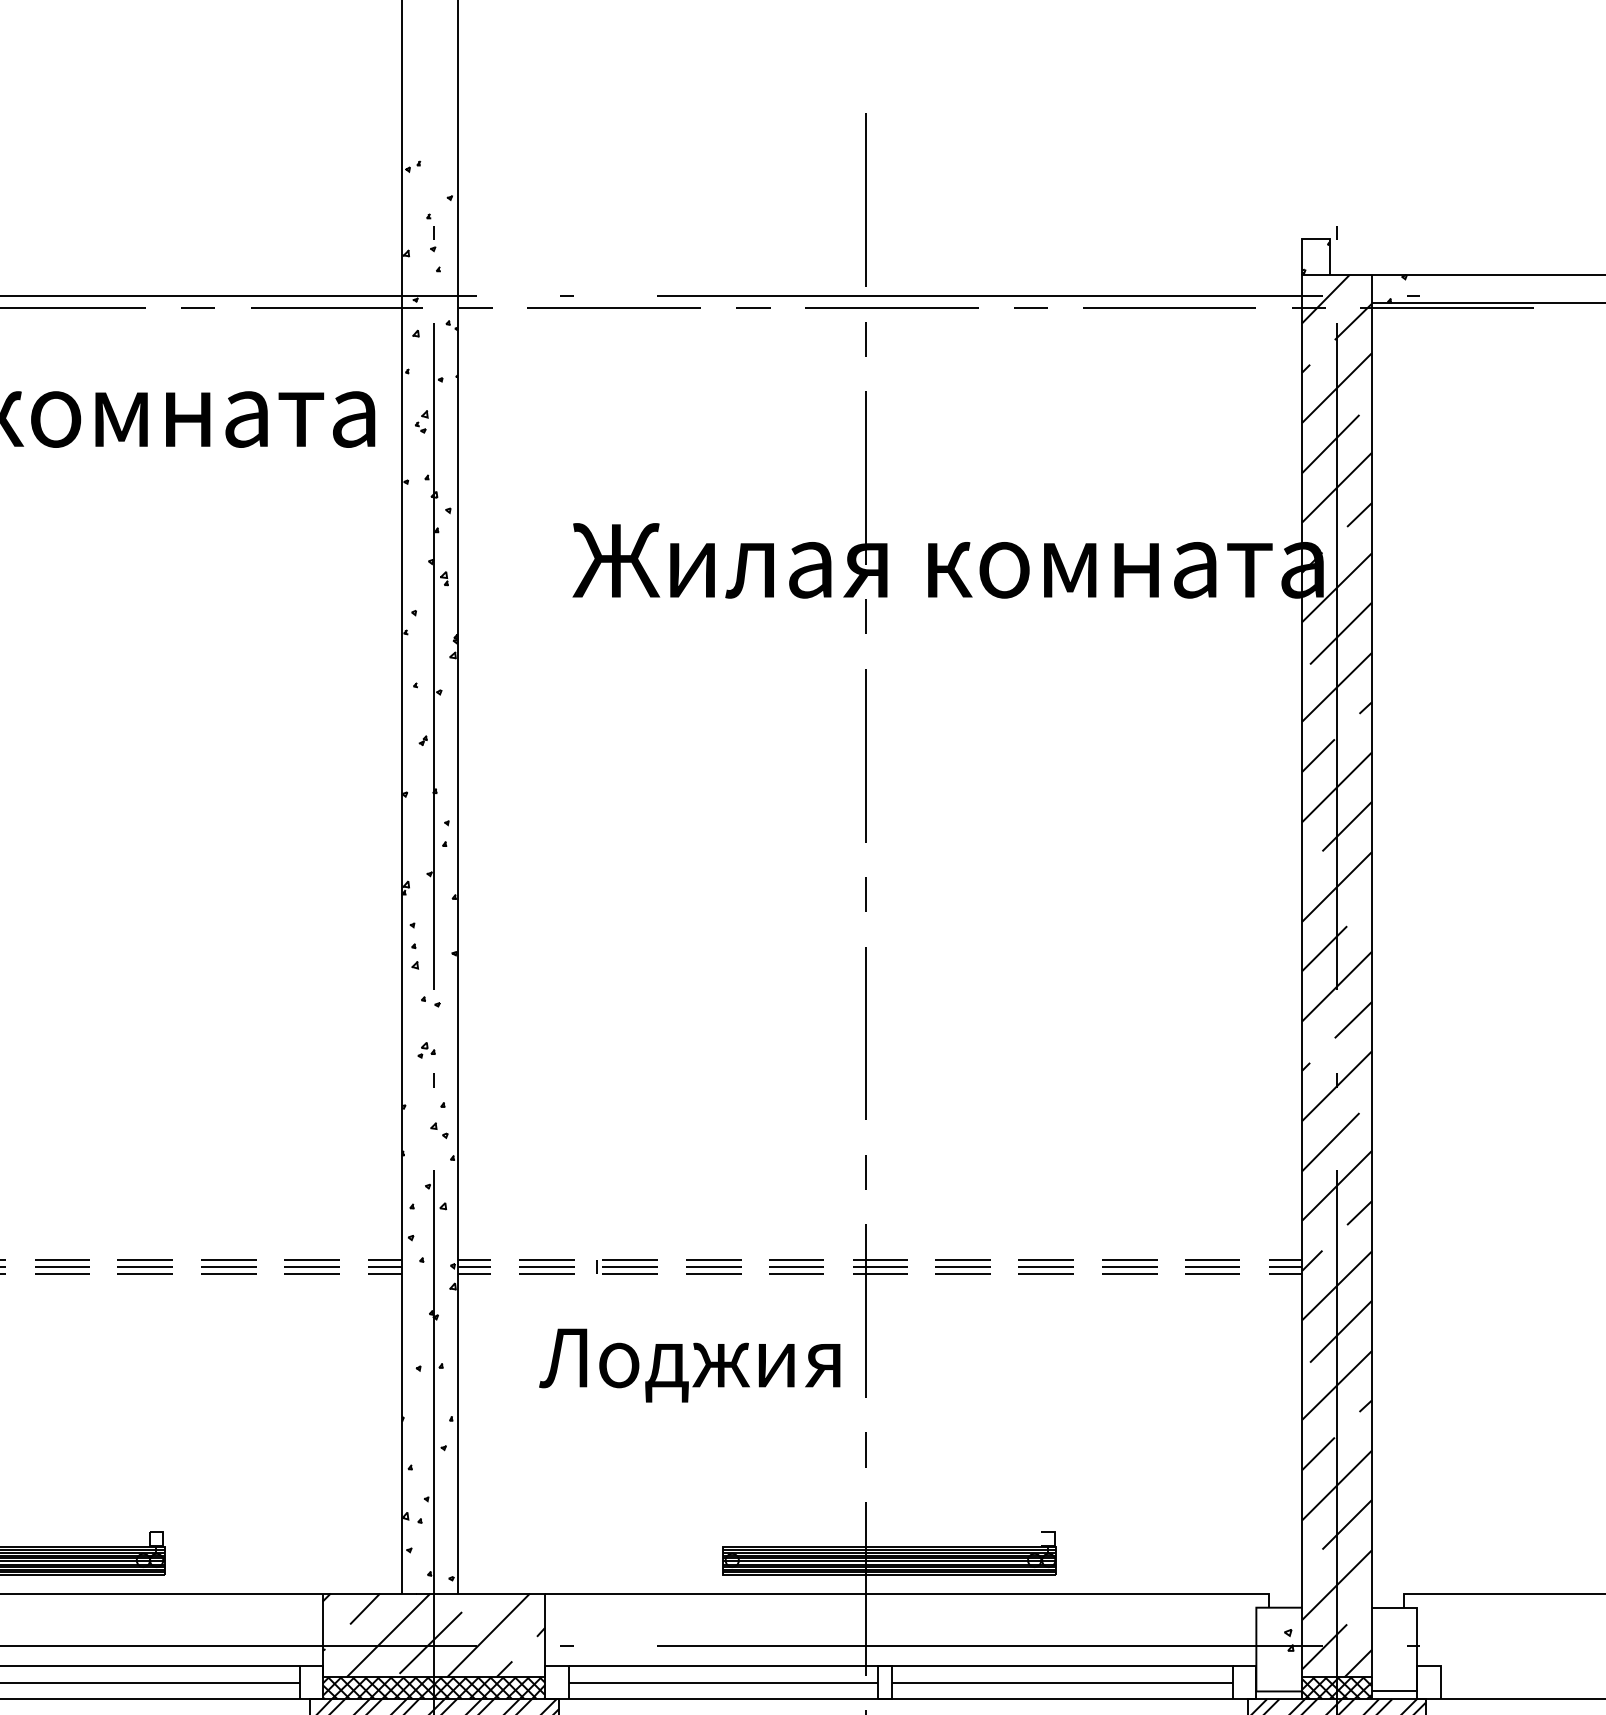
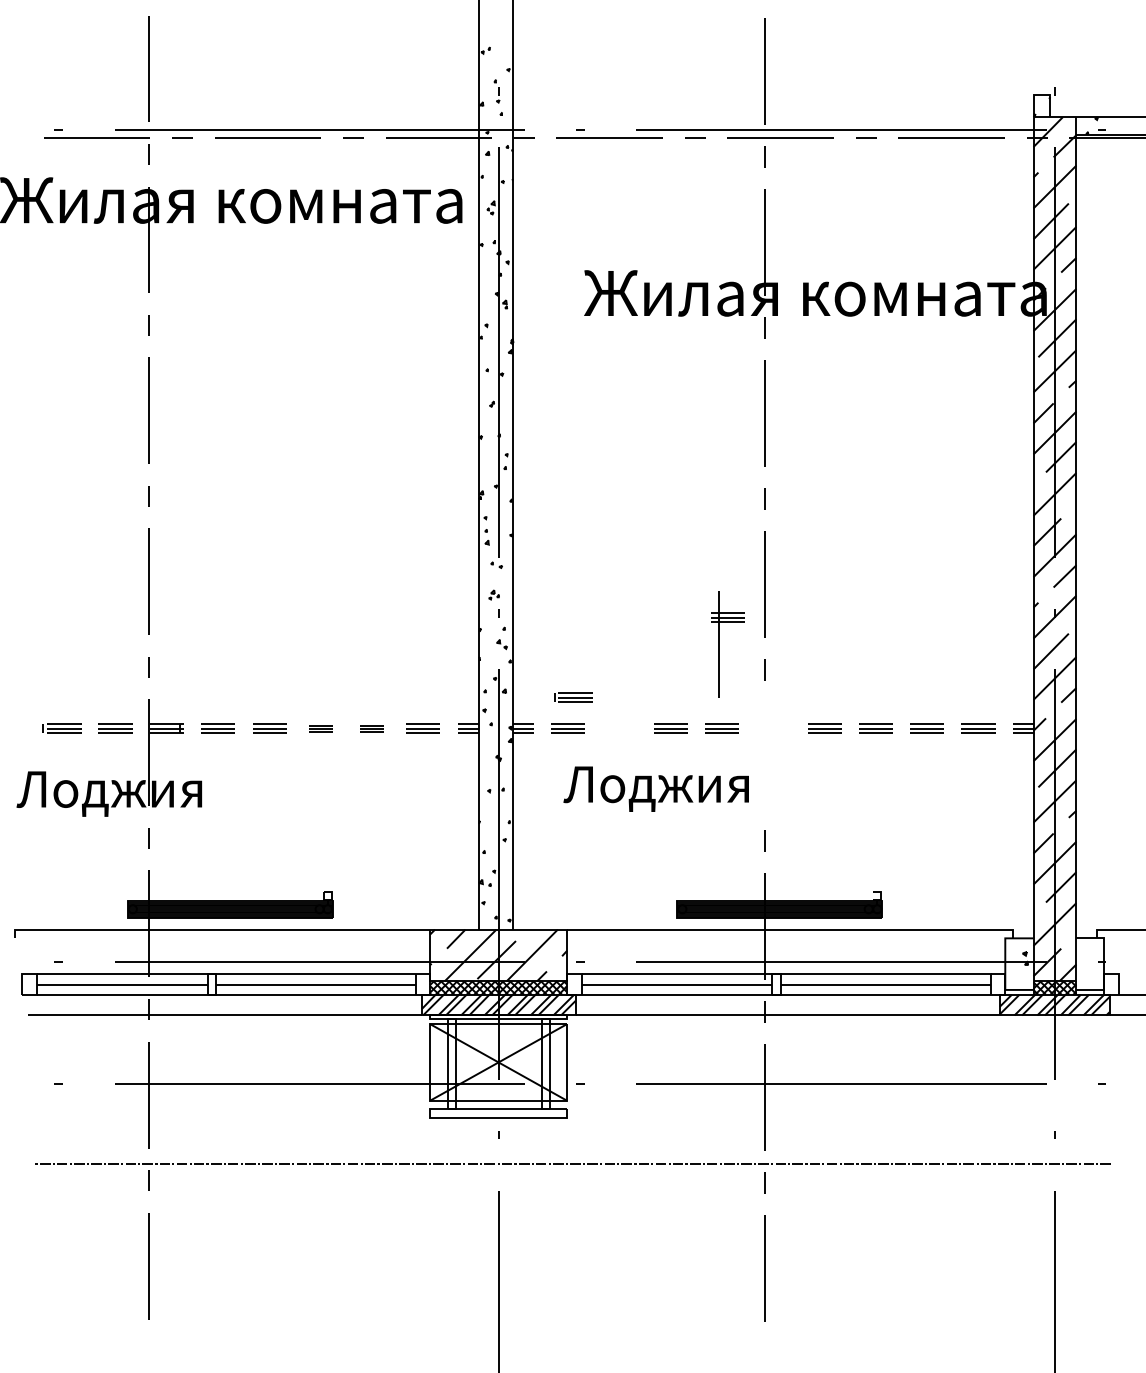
part: (144, 1267) -> (320, 728), size x0.7
part: (227, 1267) -> (371, 728), size x0.7
part: (626, 1267) -> (573, 697), moved
part: (867, 1310) -> (719, 644), moved

